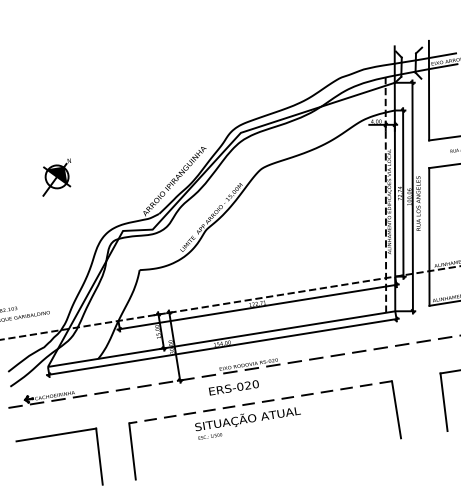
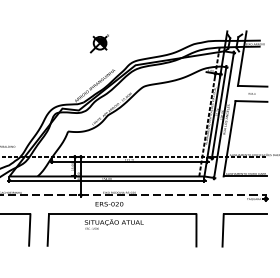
part: (54, 177) -> (98, 43), moved
line: (260, 402) -> (122, 214), dashed -> solid

